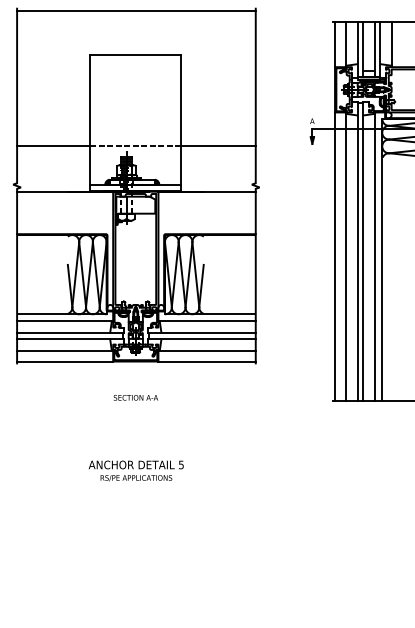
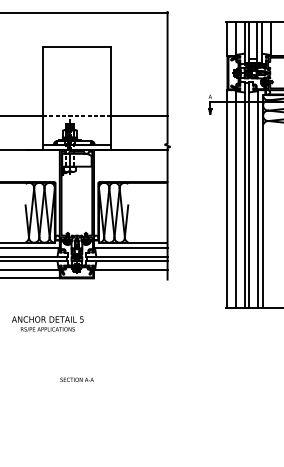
line: (206, 361) -> (130, 278), removed
text: (135, 397) -> (76, 379), moved
text: (135, 470) -> (47, 323), moved

